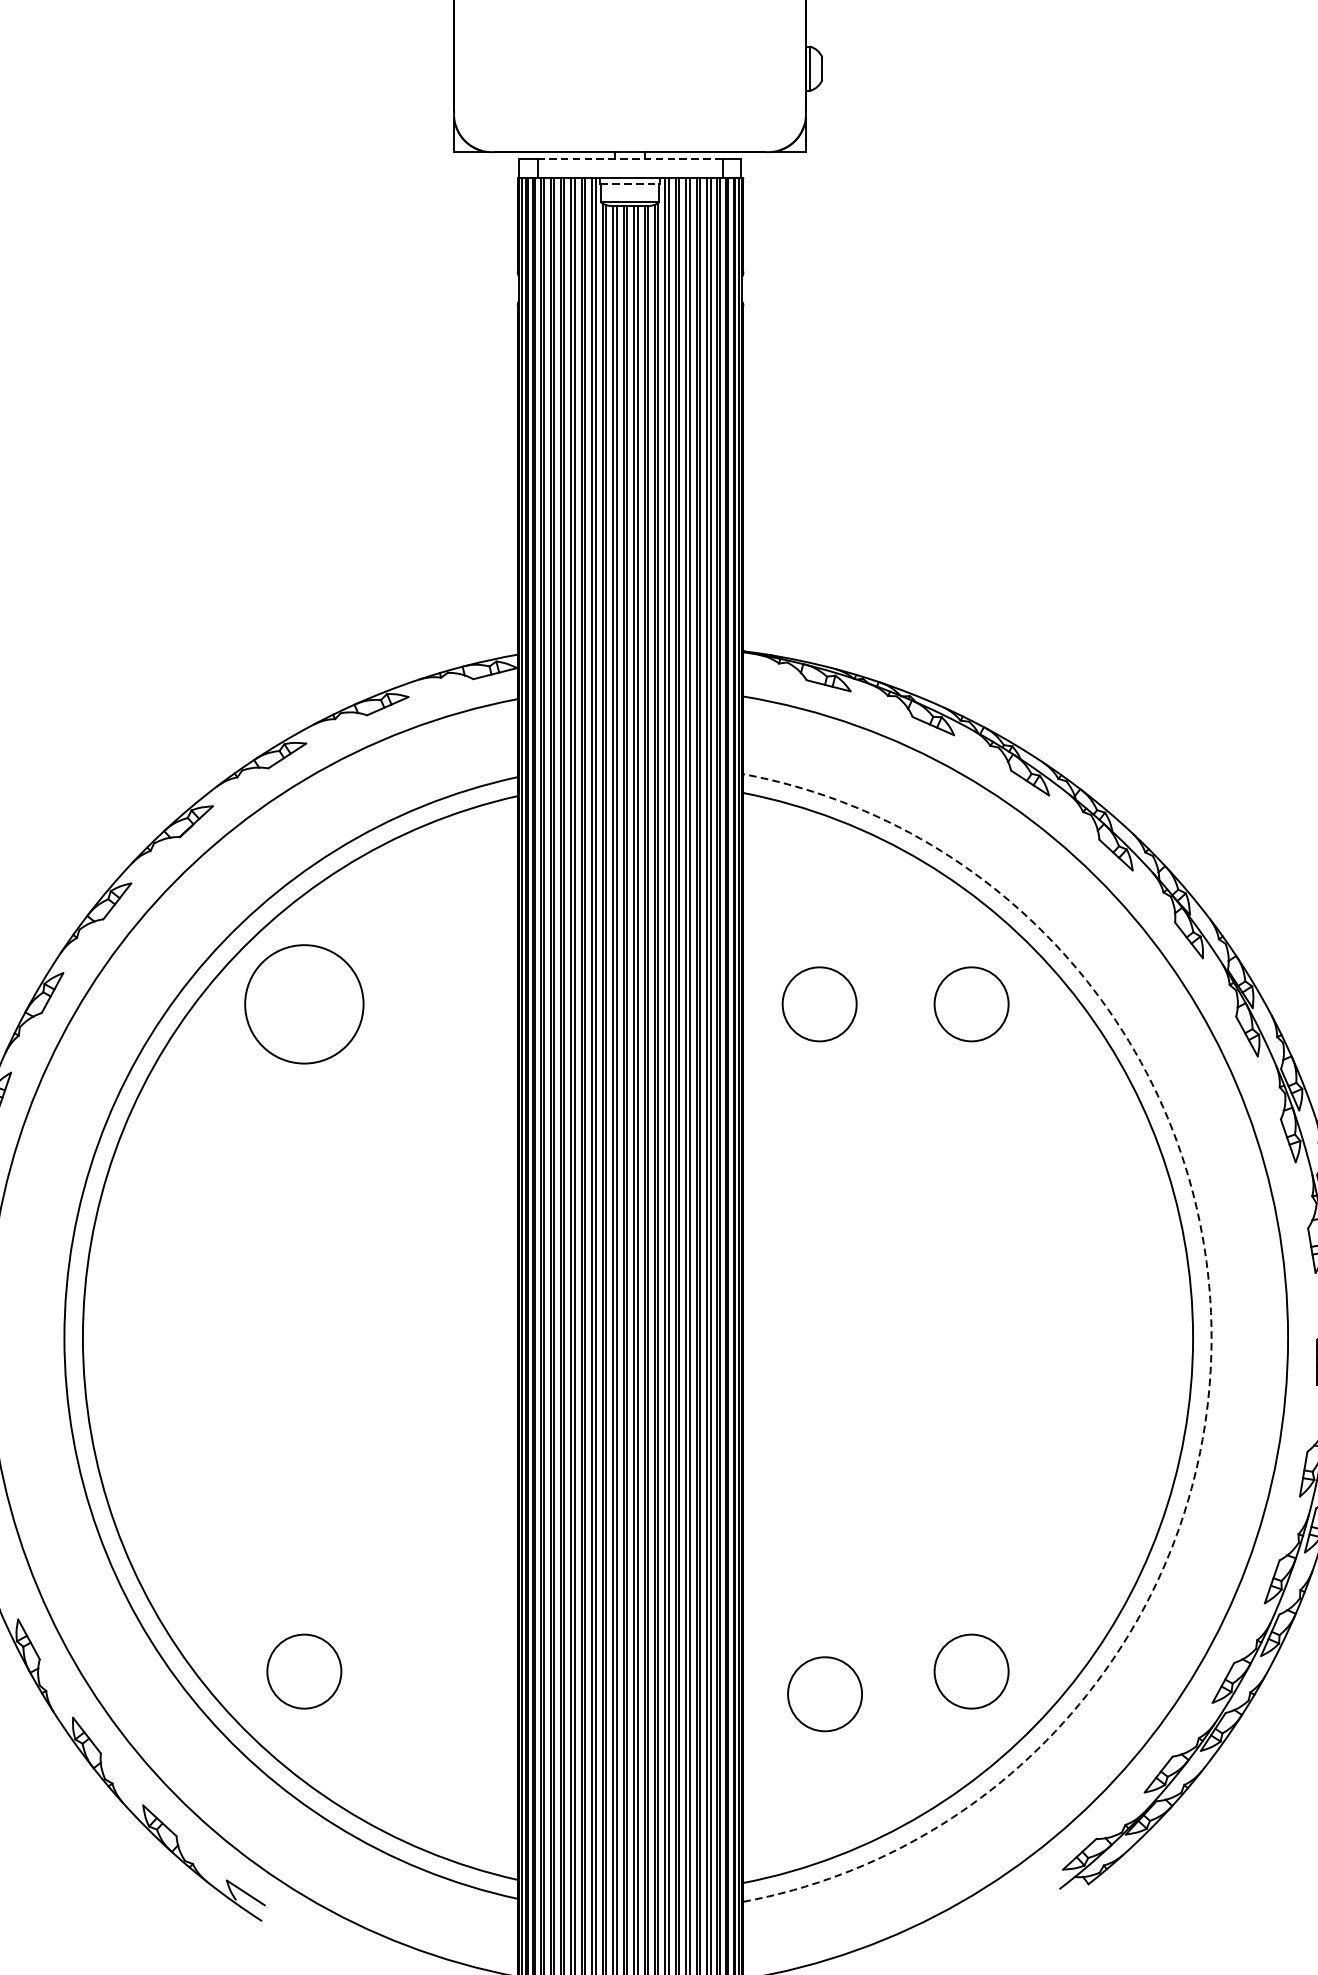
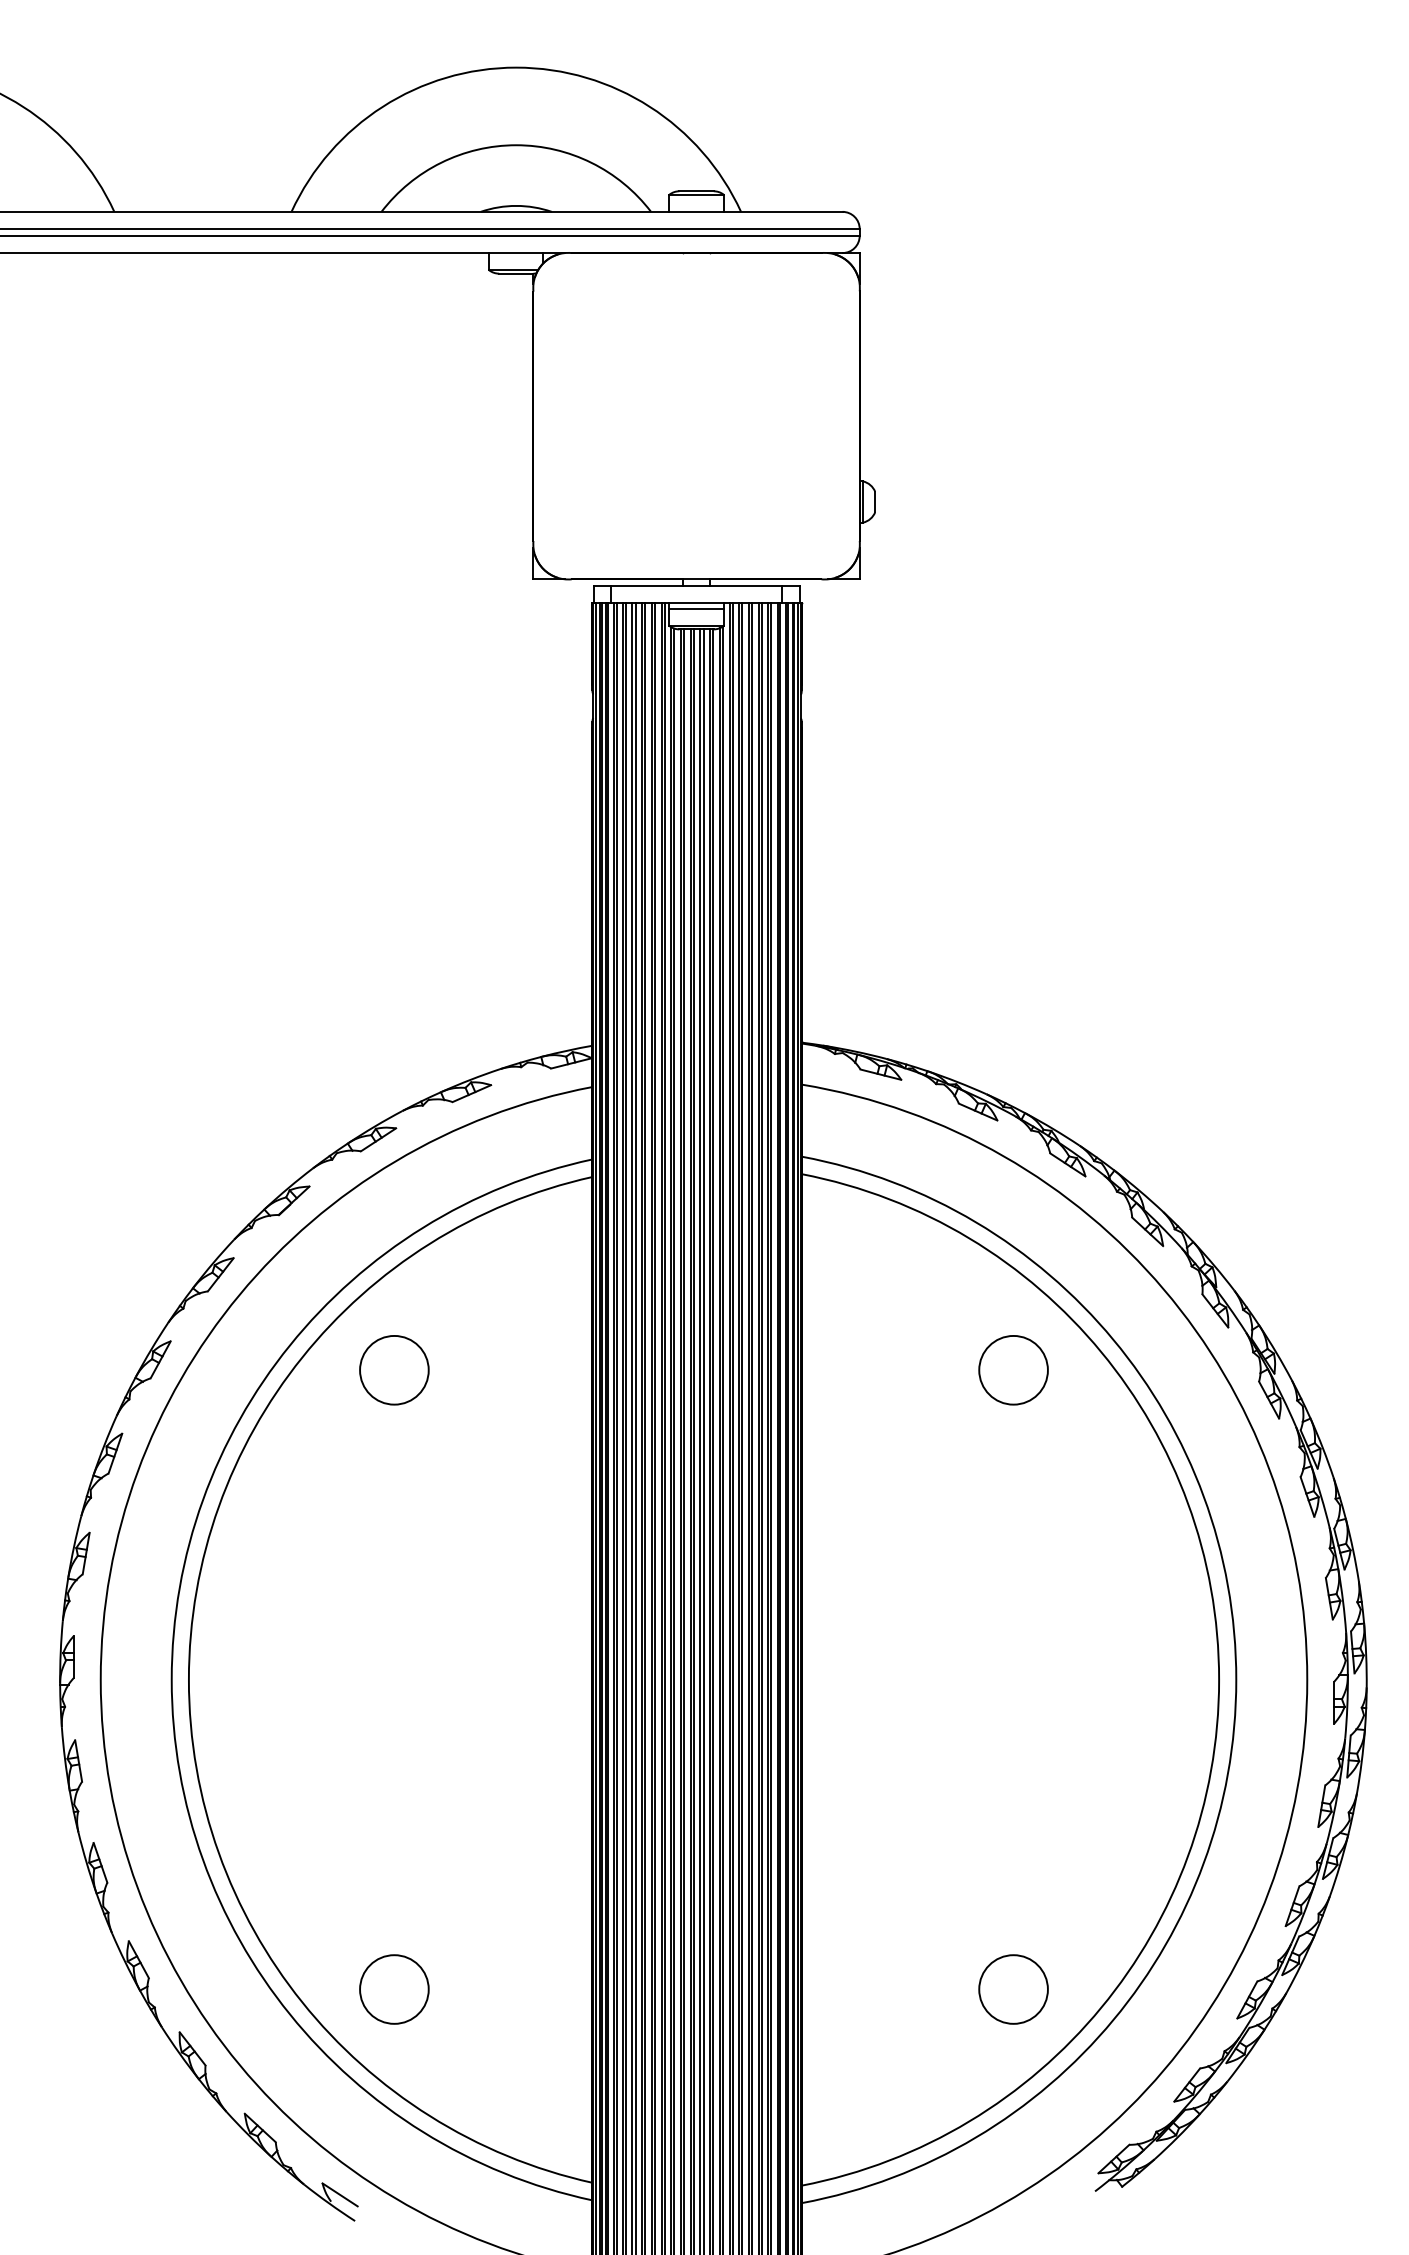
line: (629, 159) -> (696, 586), dashed -> solid
line: (630, 183) -> (697, 608), dashed -> solid
circle: (304, 1003) -> (394, 1369), size x0.62
circle: (819, 1004) -> (872, 1370), removed
arc: (1211, 1337) -> (1236, 1679), dashed -> solid
circle: (824, 1694) -> (877, 2010), removed

